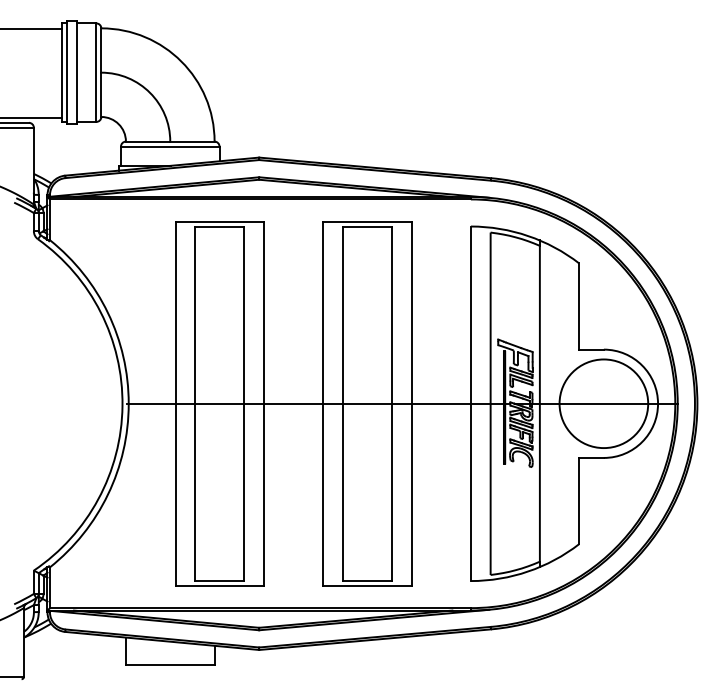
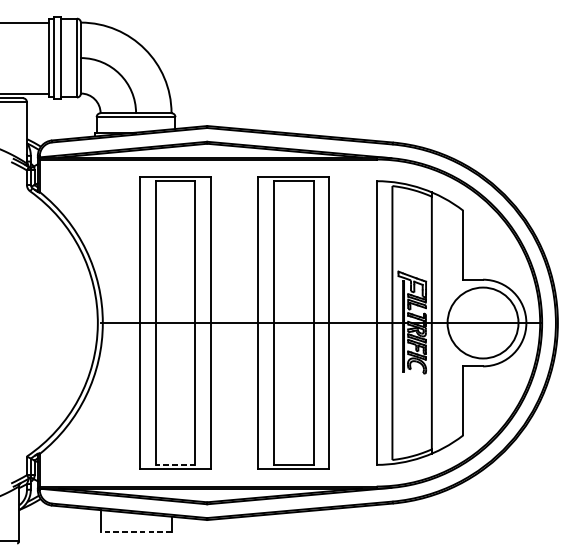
line: (219, 581) -> (175, 465), solid -> dashed
line: (170, 664) -> (136, 531), solid -> dashed

